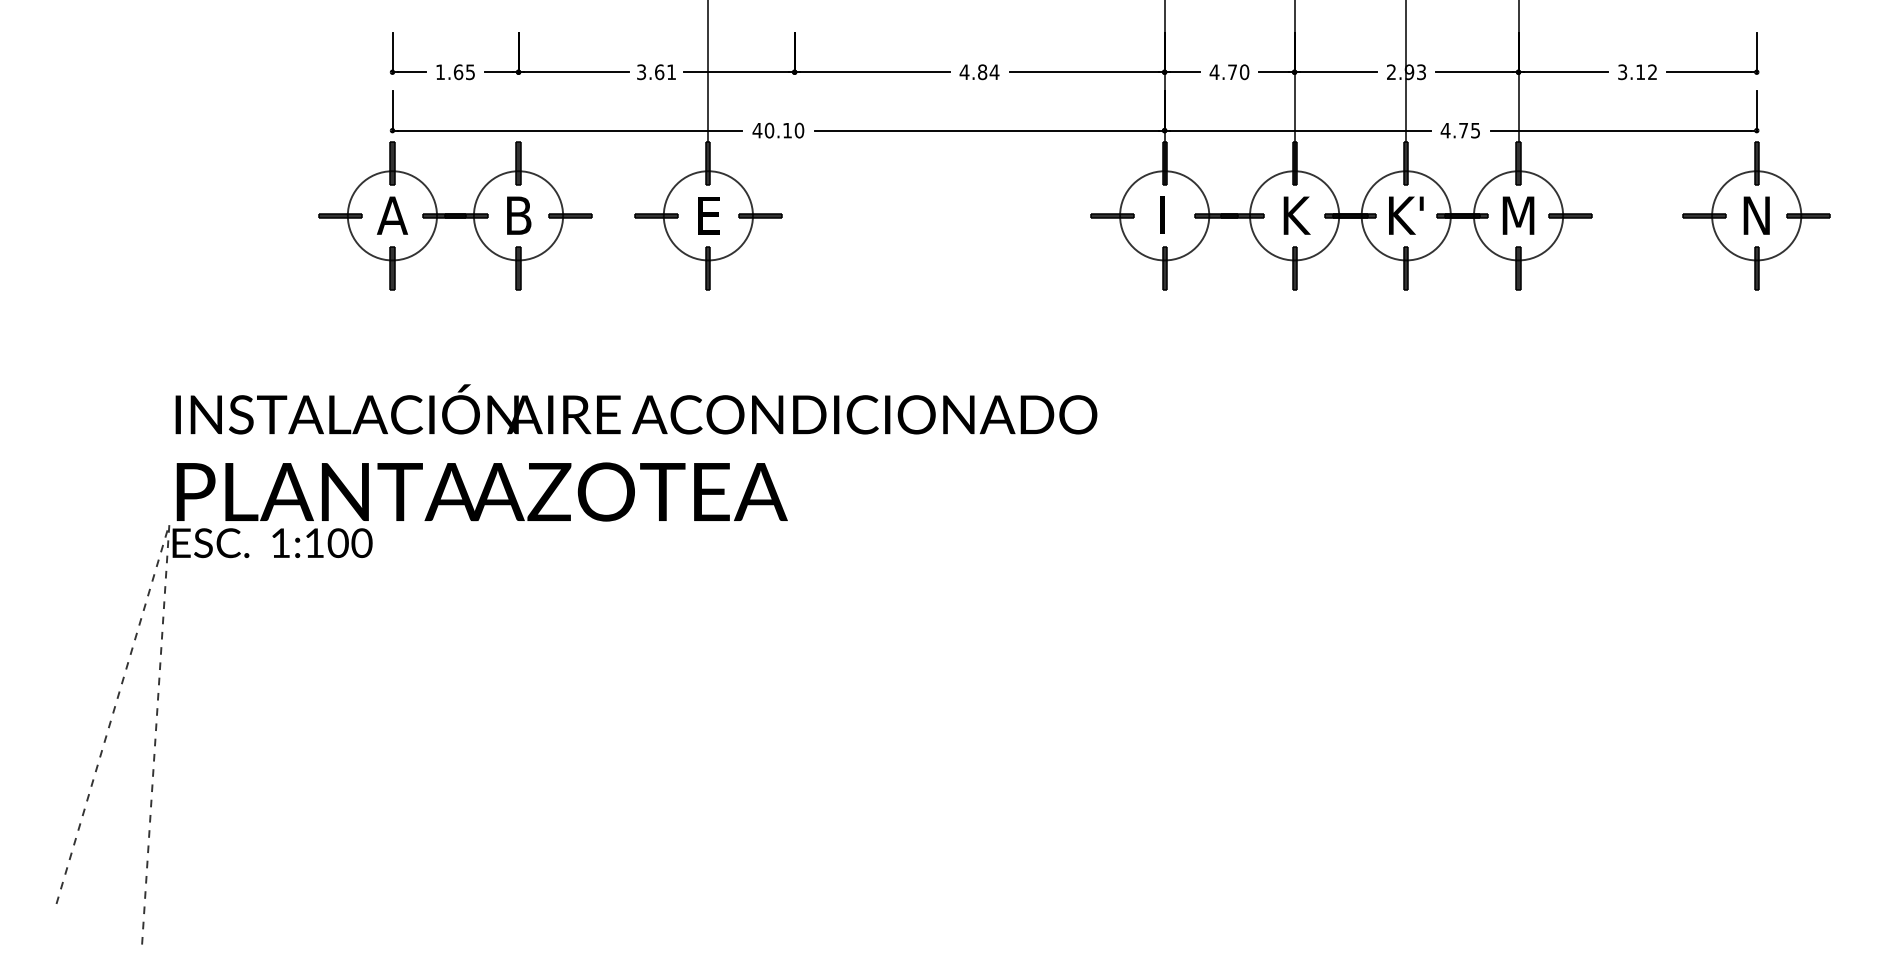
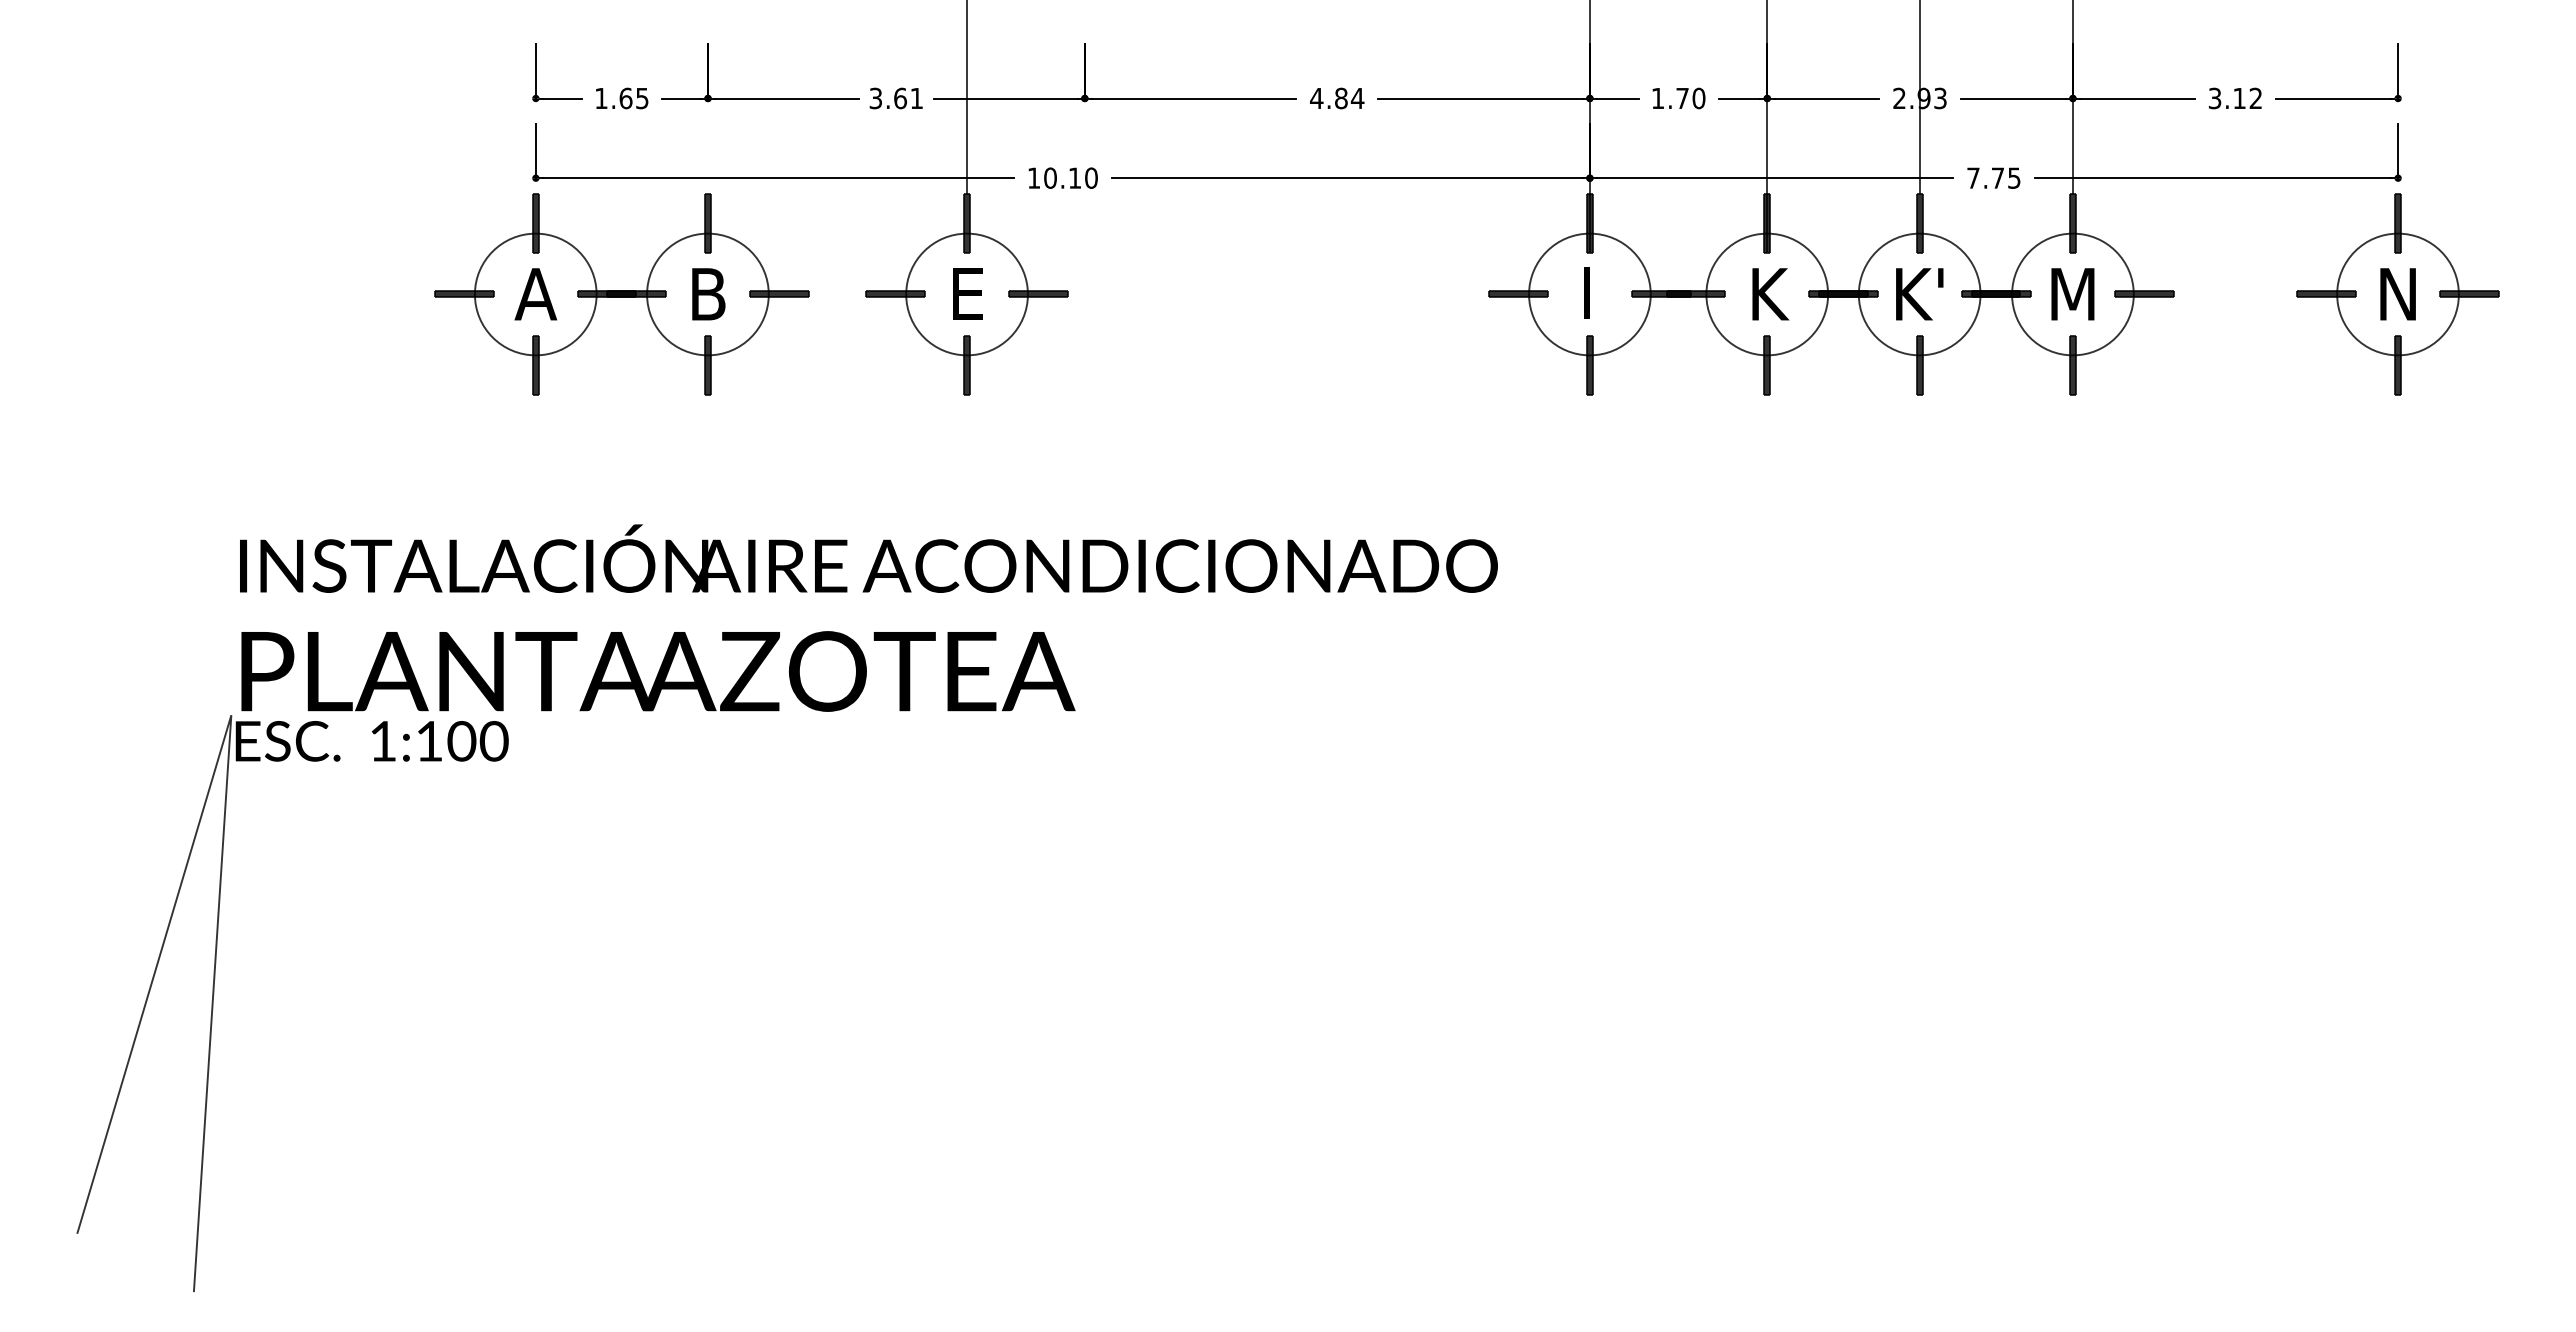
text: (1214, 72) -> (1657, 98), 4.70 -> 1.70
text: (757, 130) -> (1033, 177), 40.10 -> 10.10
text: (1445, 130) -> (1973, 177), 4.75 -> 7.75
line: (168, 537) -> (230, 733), dashed -> solid

